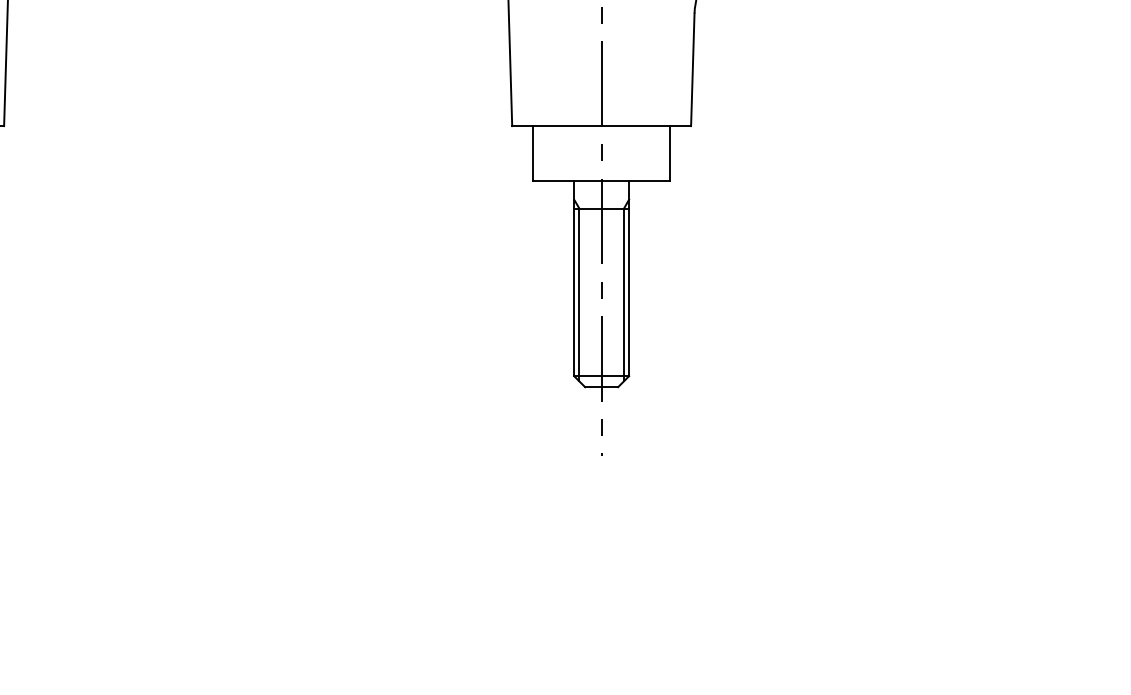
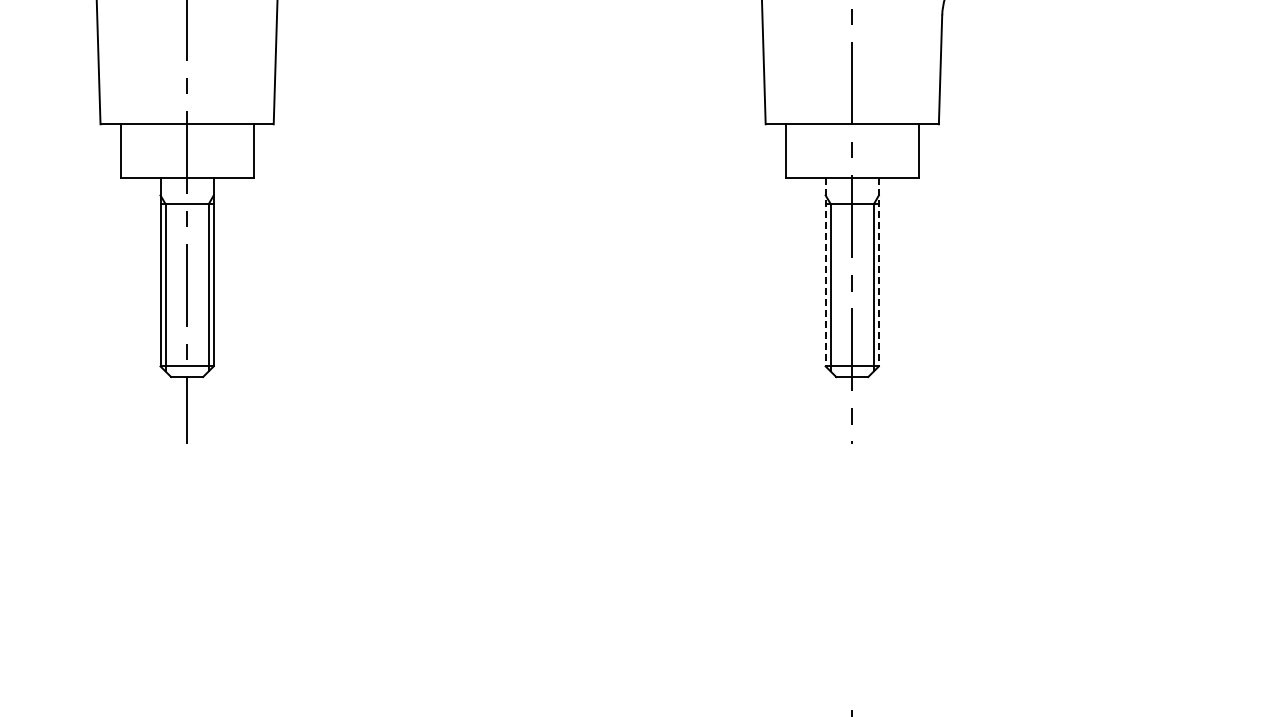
line: (573, 279) -> (825, 272), solid -> dashed
line: (628, 279) -> (878, 272), solid -> dashed

